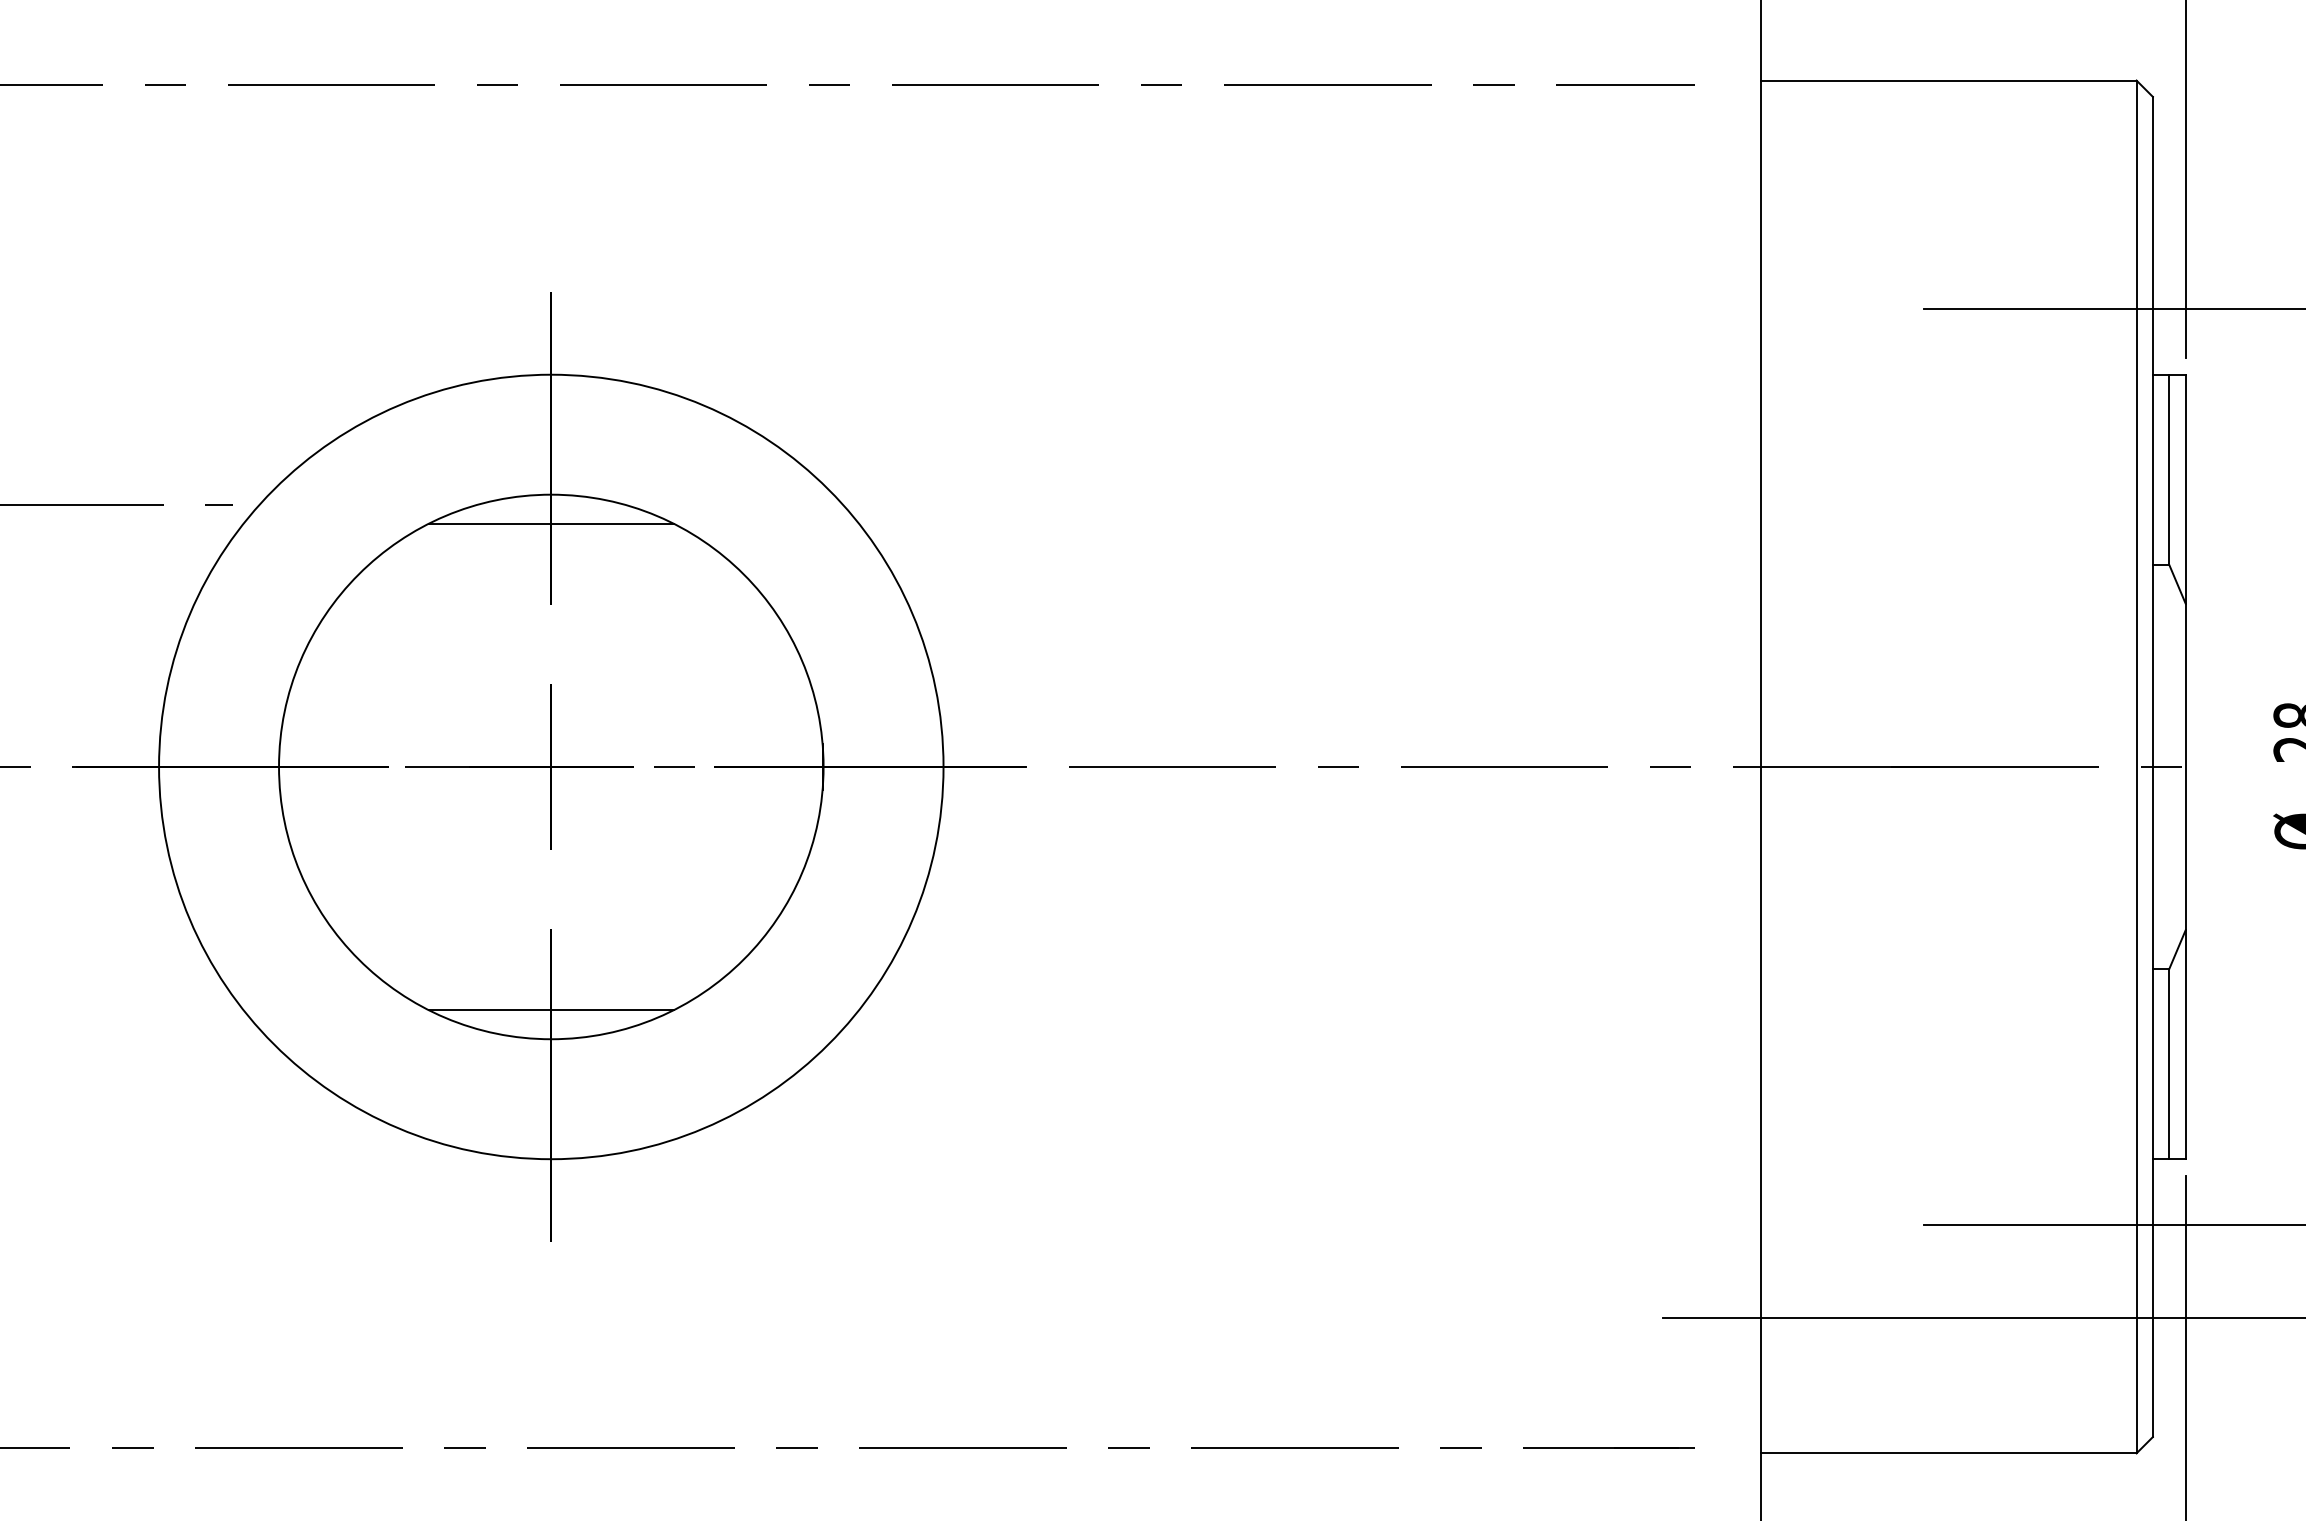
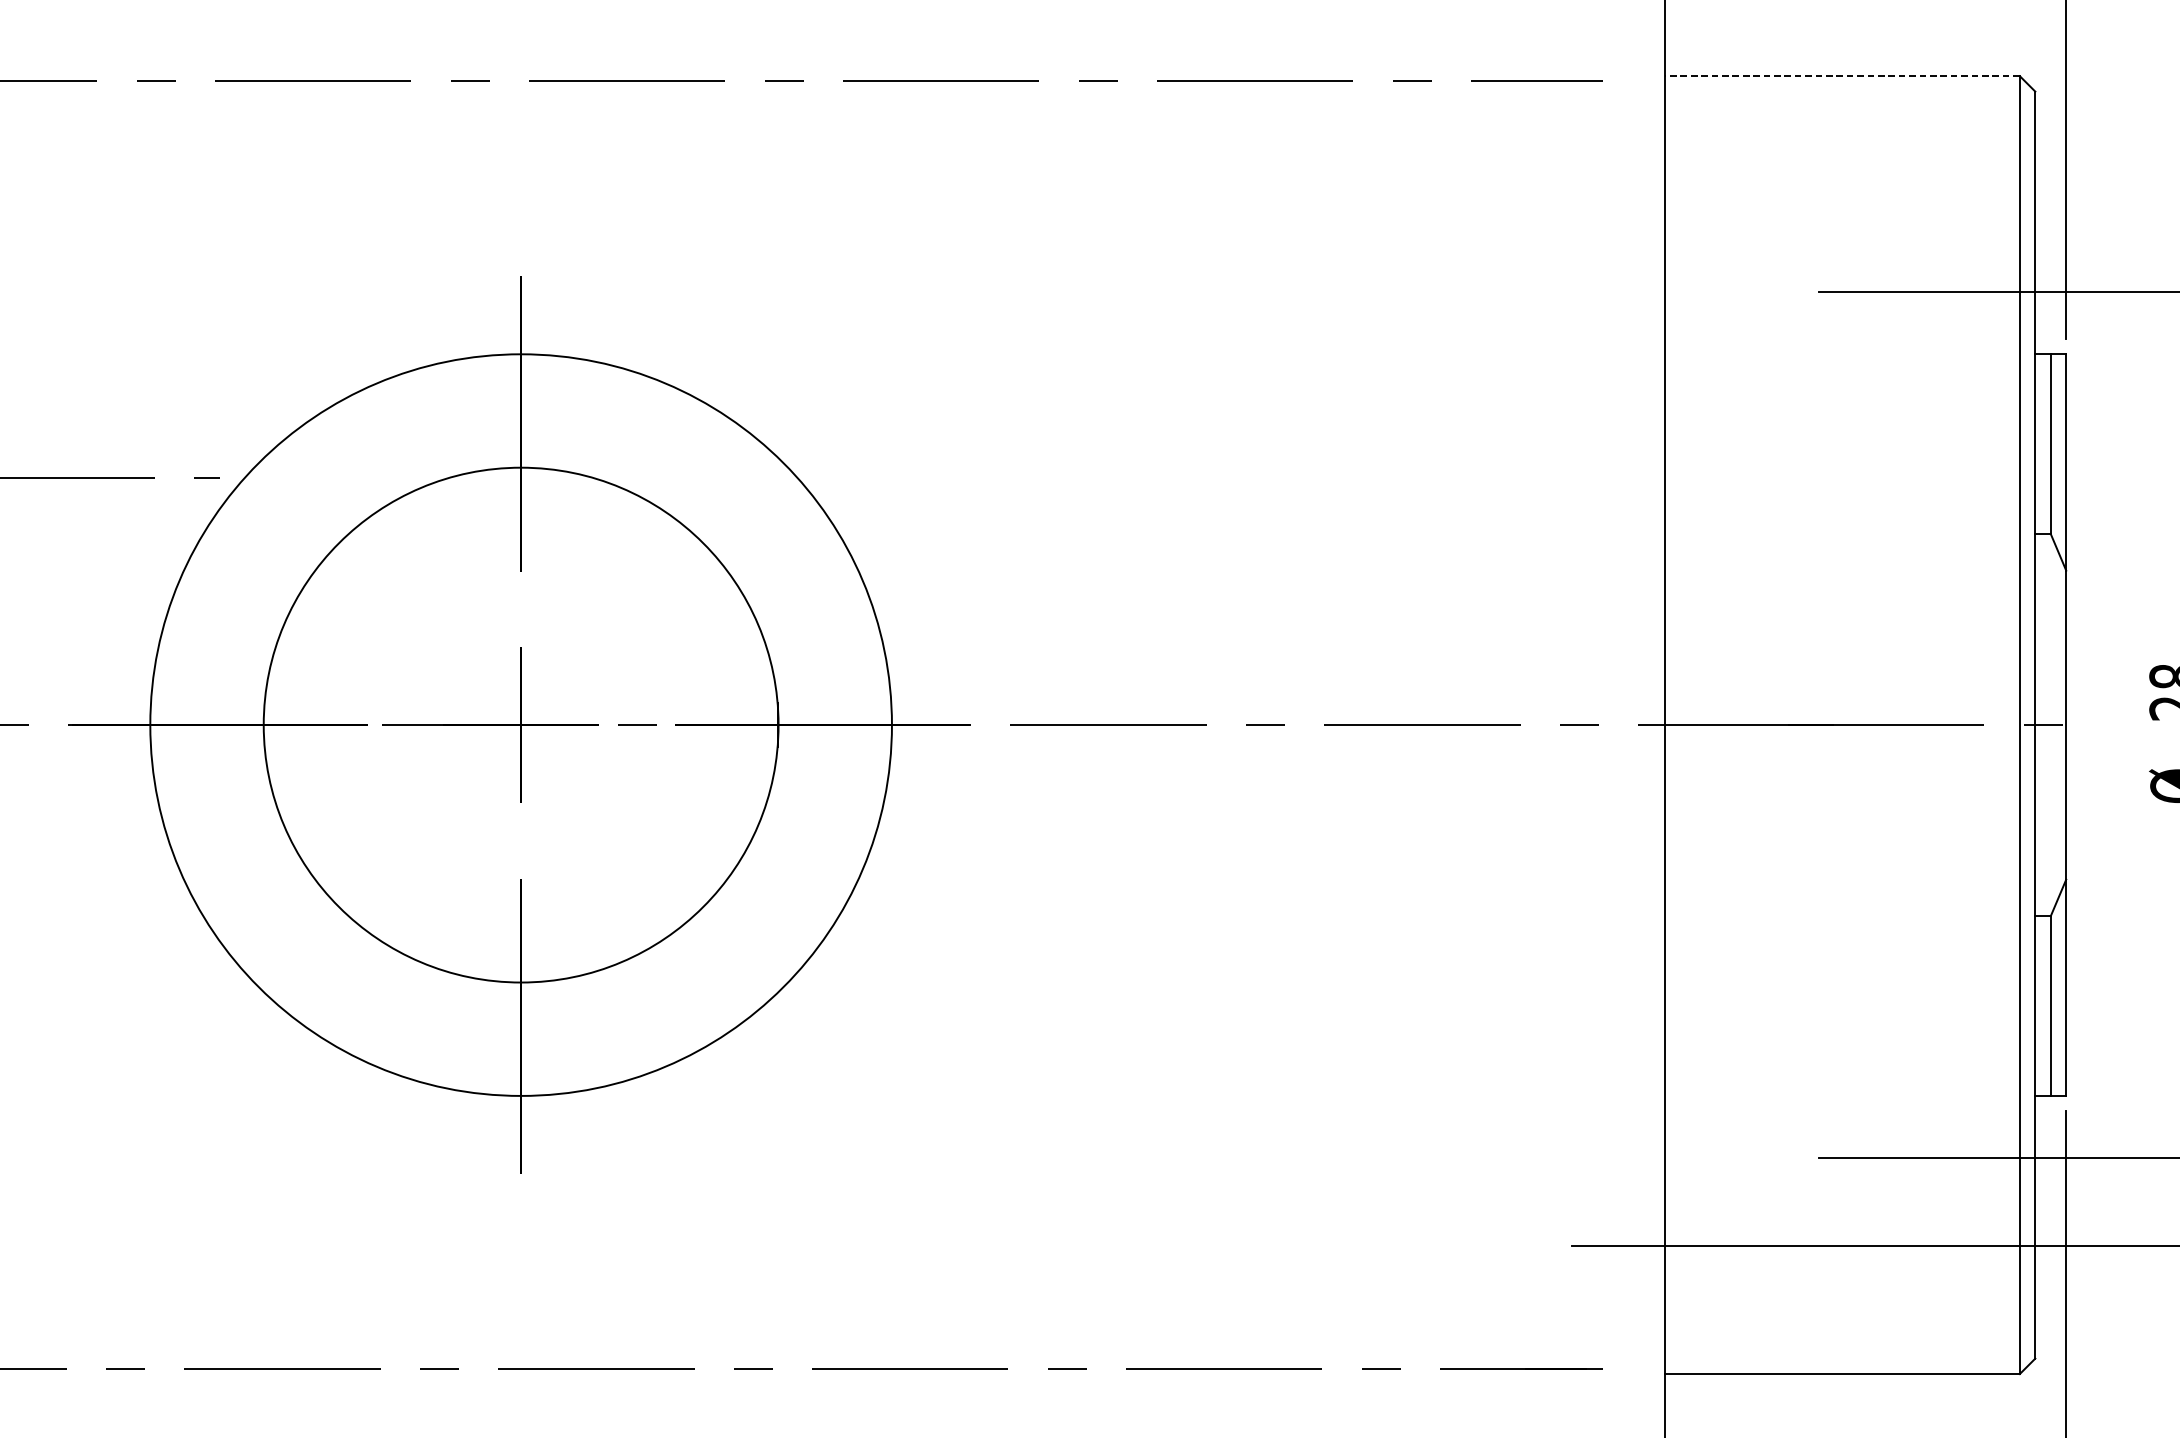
line: (1948, 80) -> (1842, 76), solid -> dashed
line: (551, 523) -> (521, 494), removed
line: (551, 1010) -> (521, 955), removed

